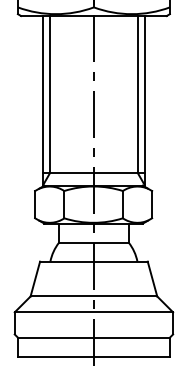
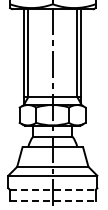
line: (93, 338) -> (52, 190), solid -> dashed
line: (93, 356) -> (52, 200), solid -> dashed

